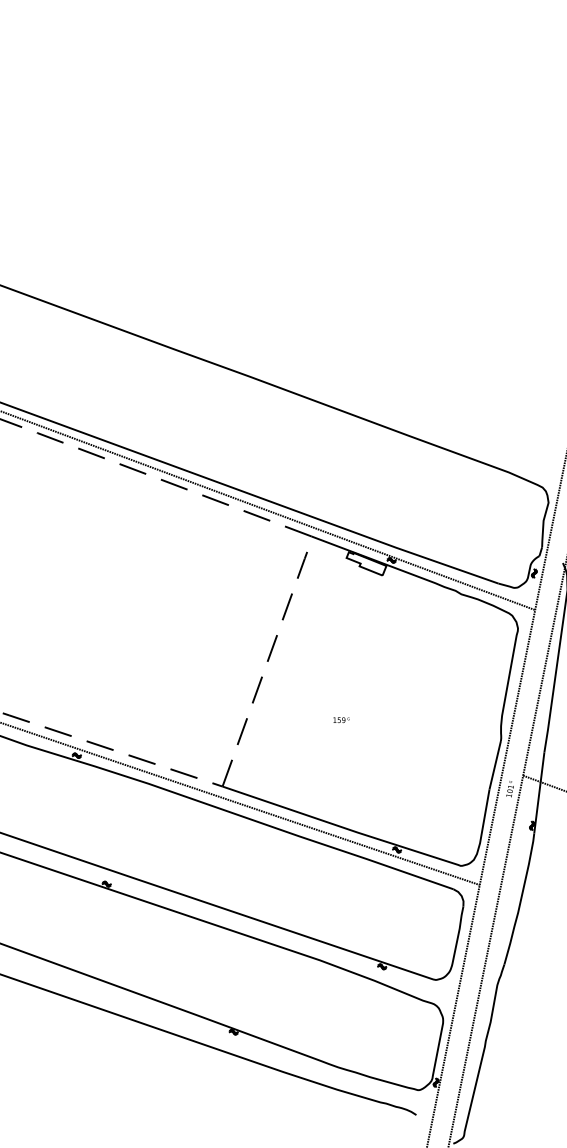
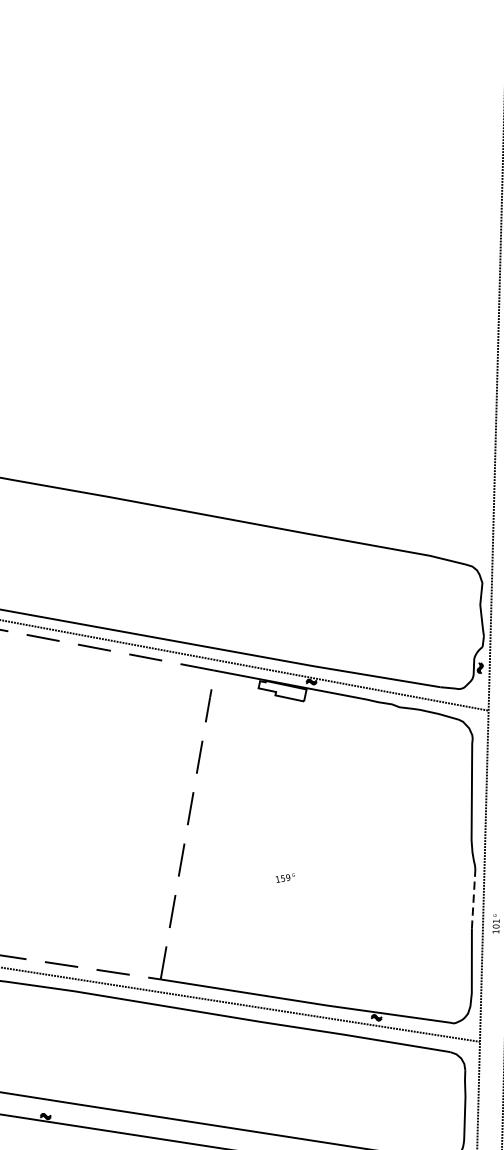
line: (495, 765) -> (474, 899), solid -> dashed

